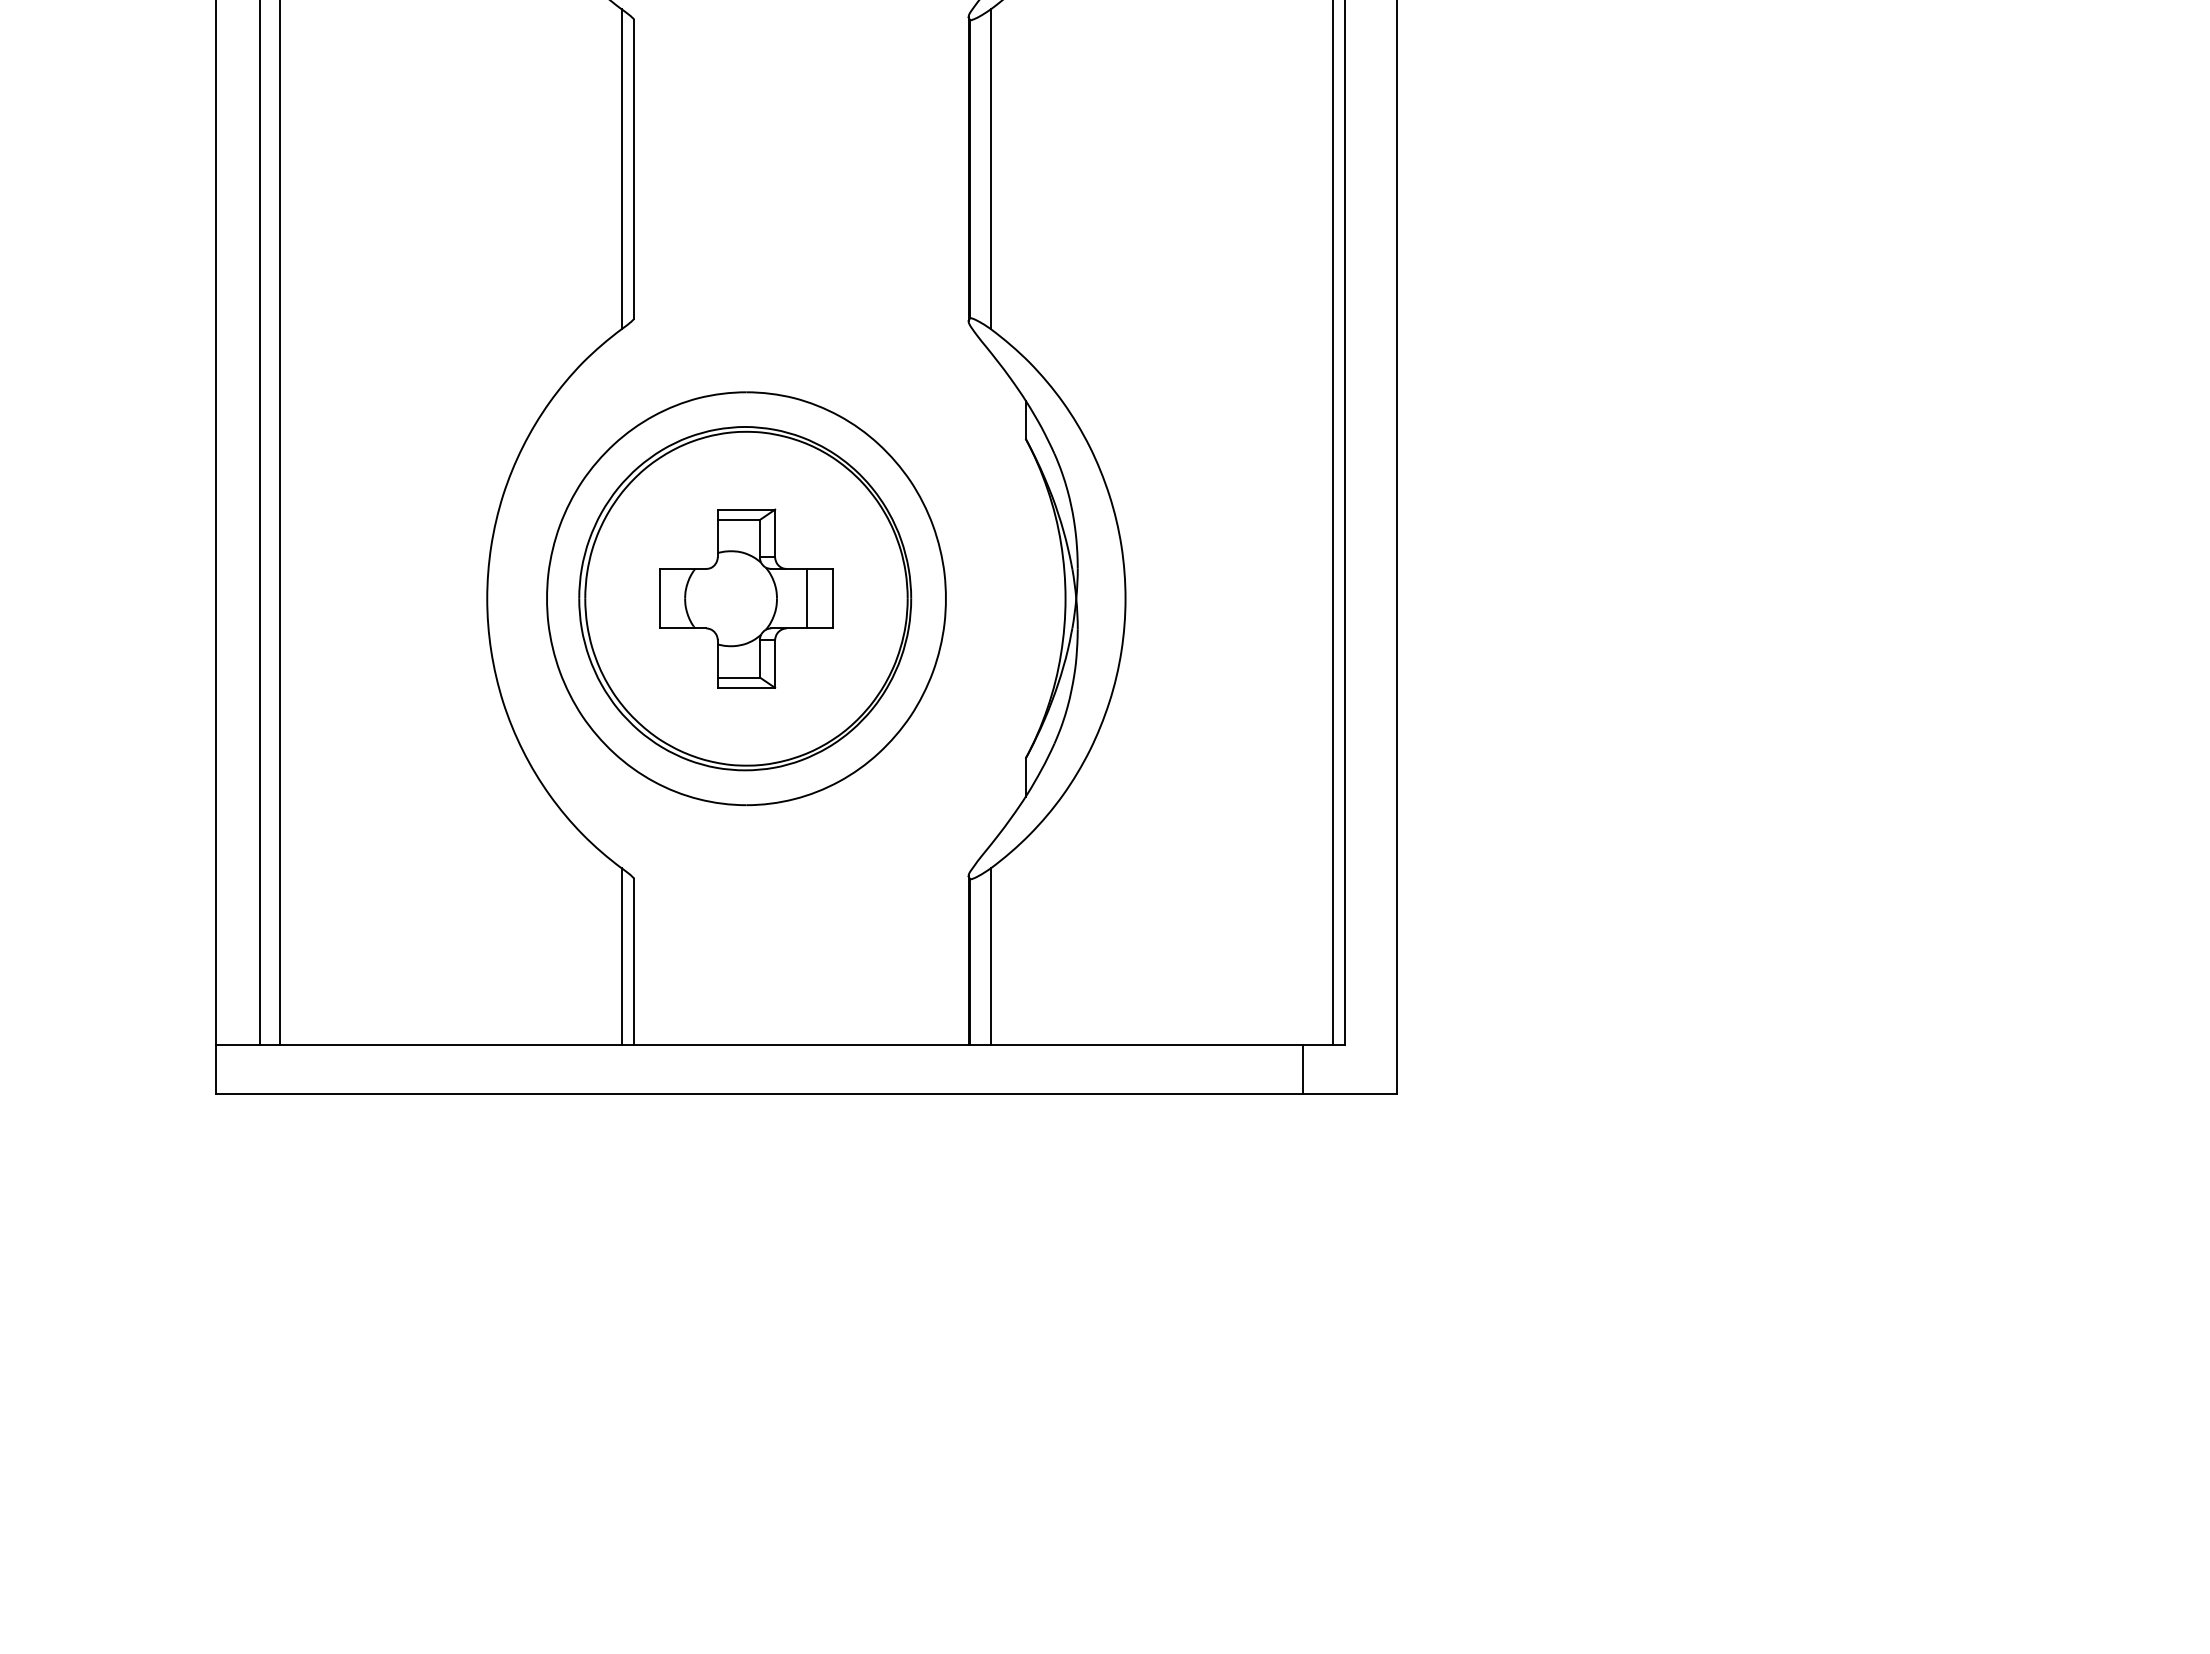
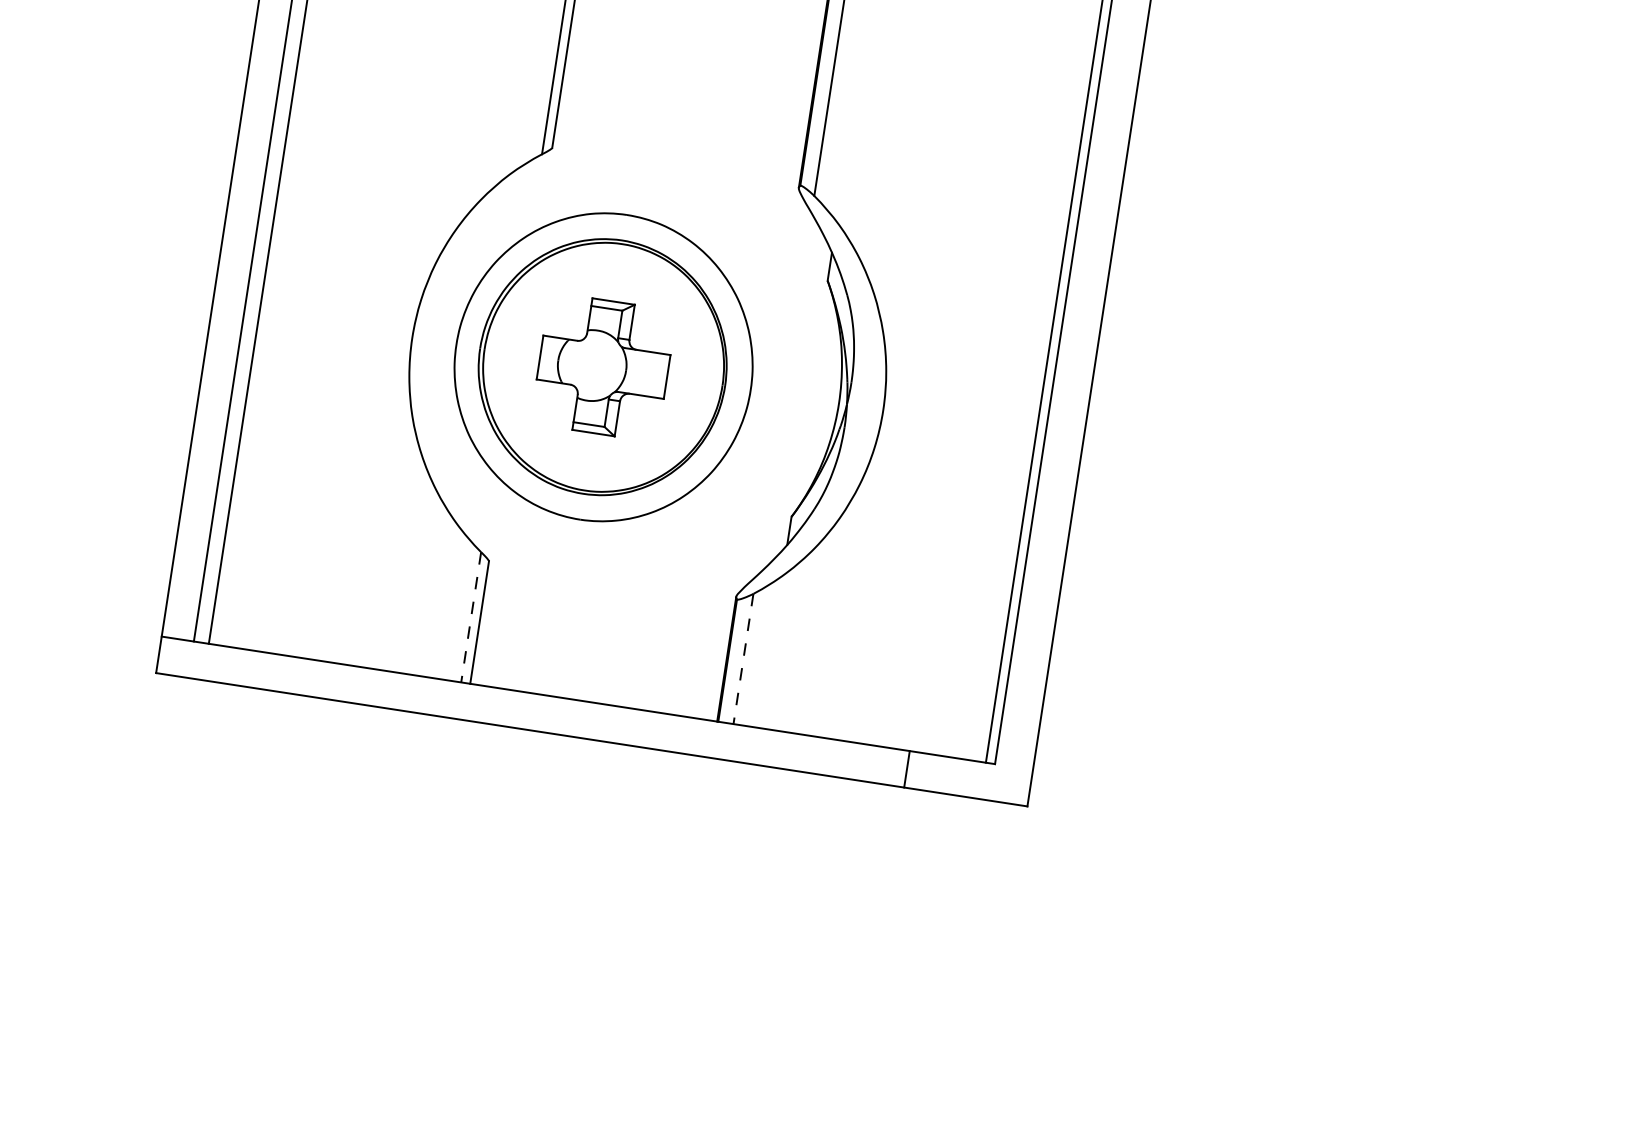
line: (807, 598) -> (648, 374), removed
line: (621, 957) -> (470, 617), solid -> dashed
line: (990, 957) -> (743, 659), solid -> dashed
line: (1302, 1069) -> (906, 769), moved

